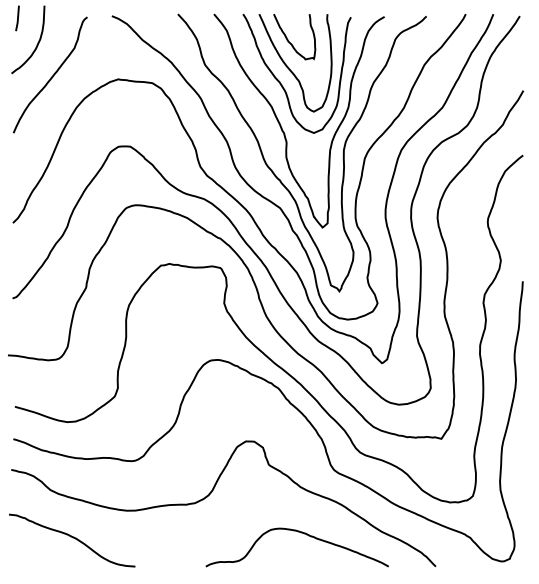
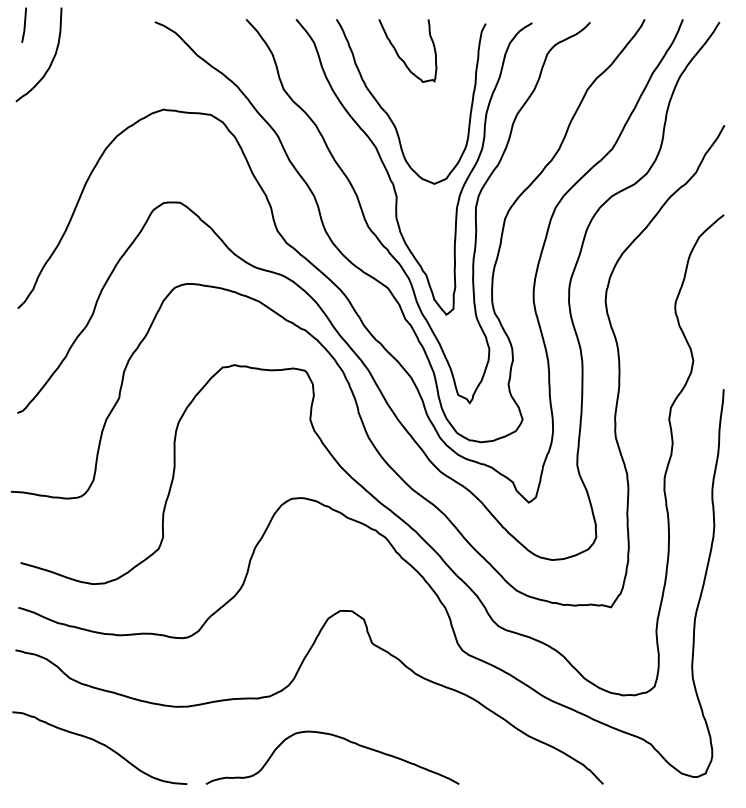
curve: (289, 67) -> (400, 93), removed
curve: (52, 75) -> (72, 104), removed
curve: (301, 533) -> (338, 738), moved

